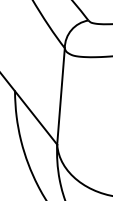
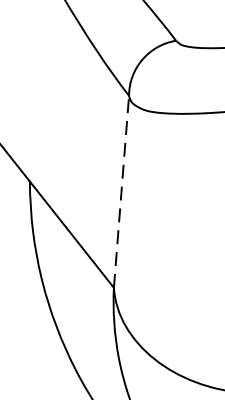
line: (61, 95) -> (122, 190), solid -> dashed

